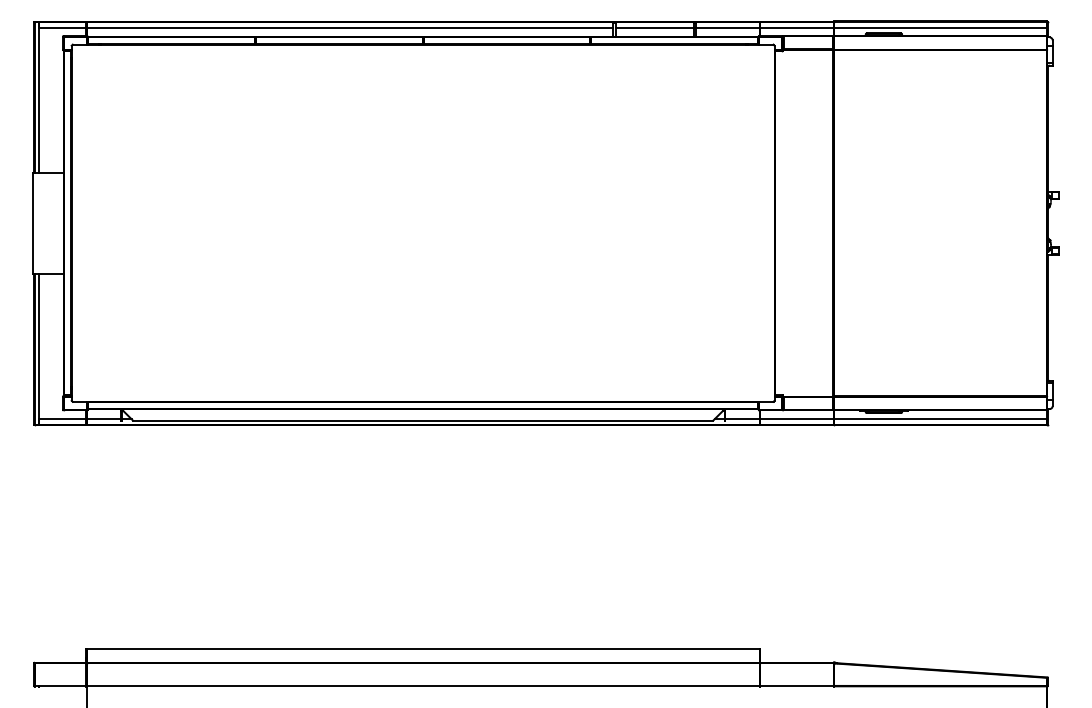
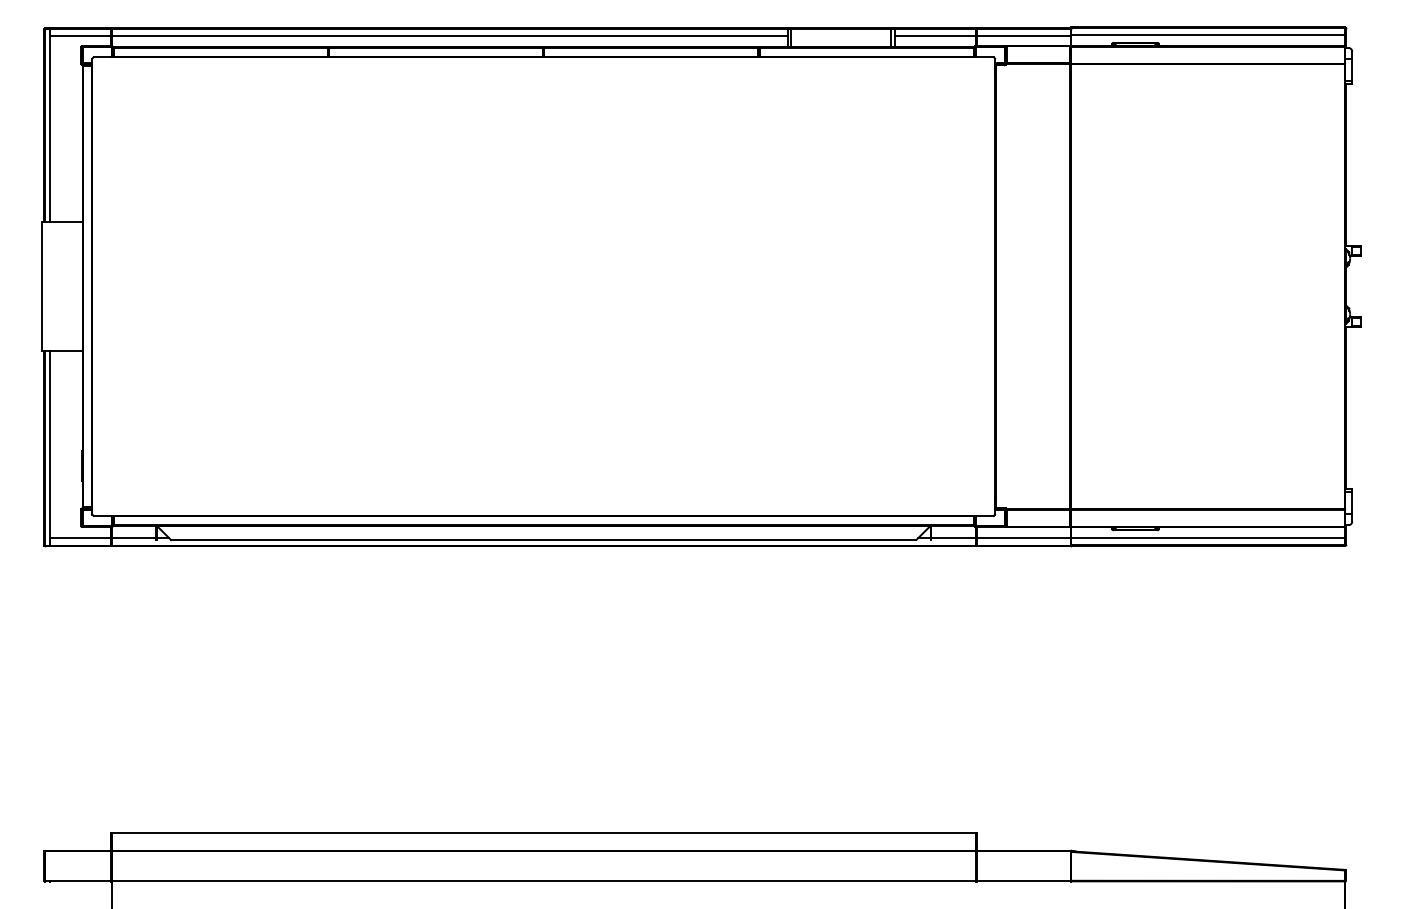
line: (655, 28) -> (841, 36), removed

